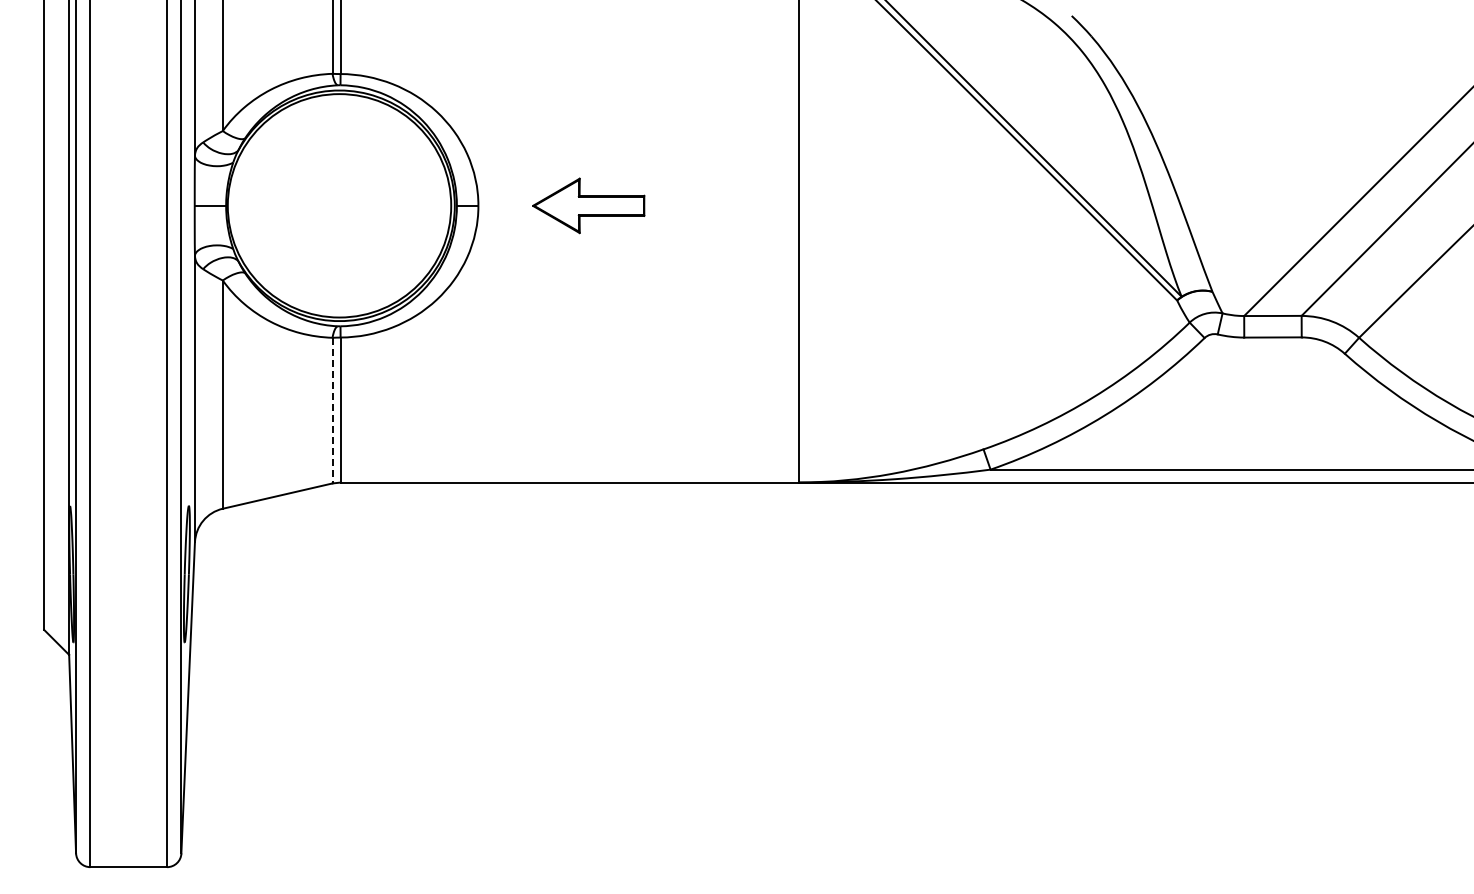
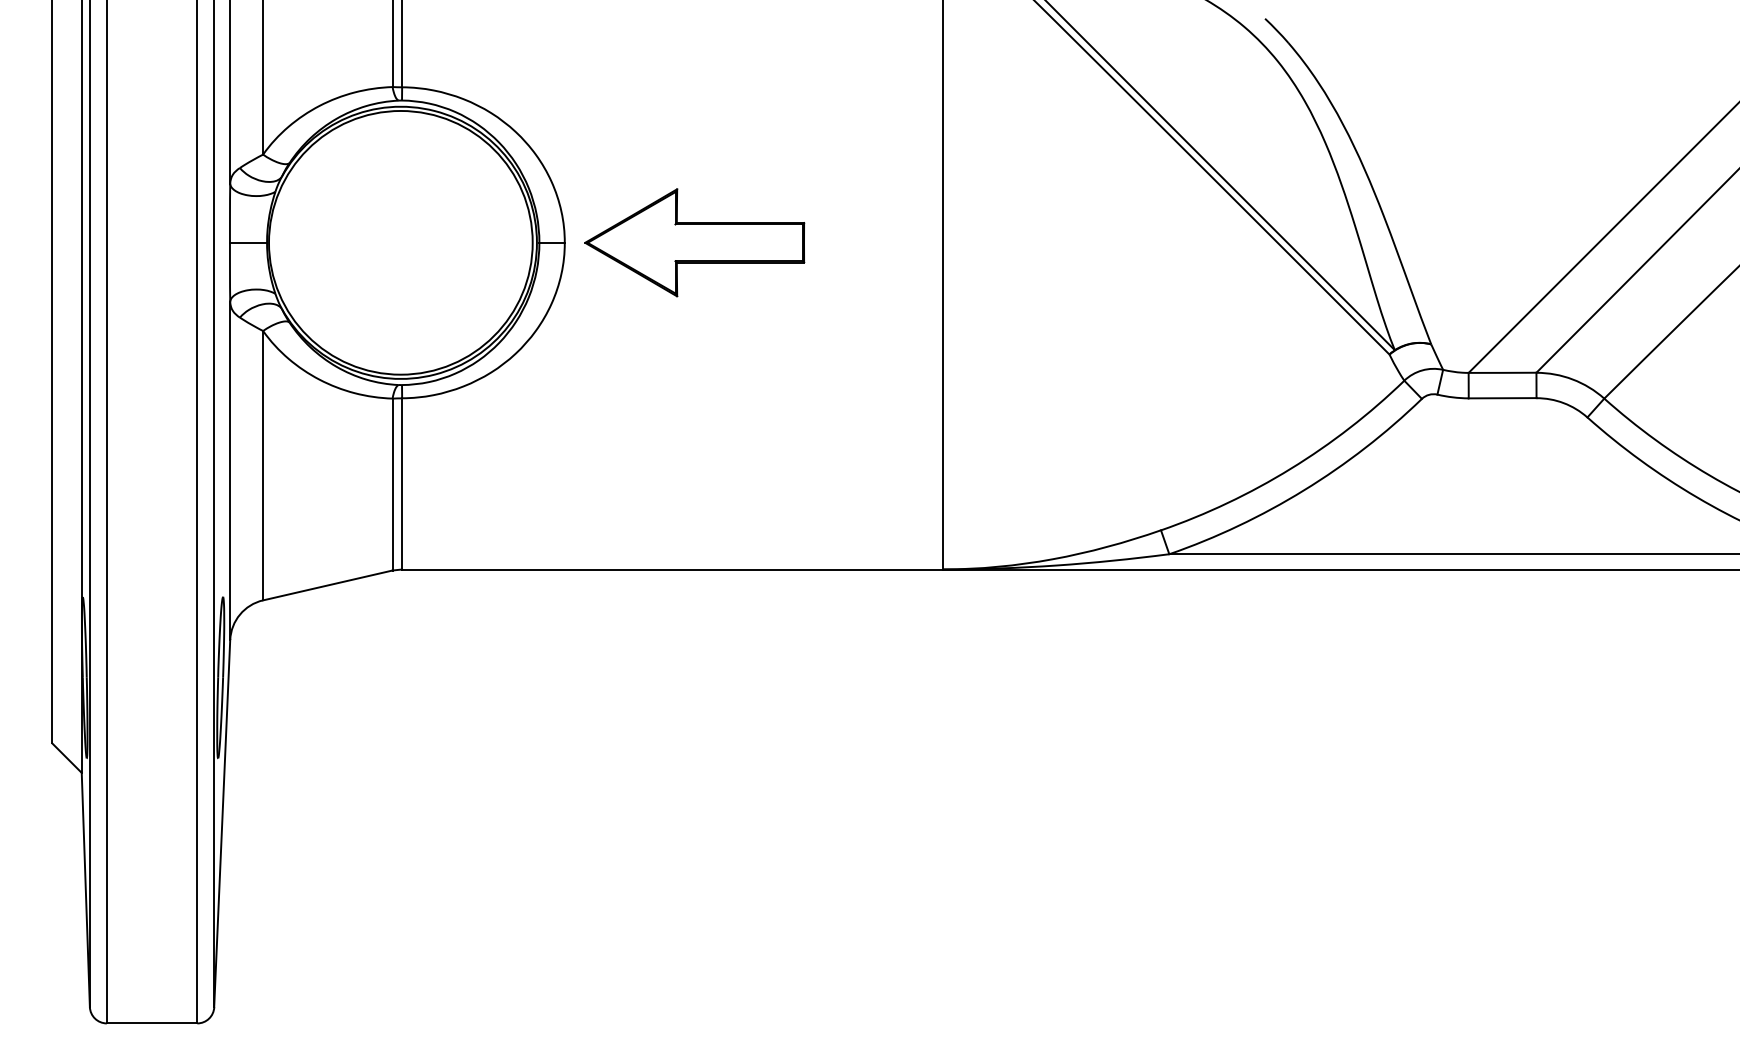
part: (588, 205) -> (694, 242), size x1.67
line: (332, 410) -> (392, 484), dashed -> solid

